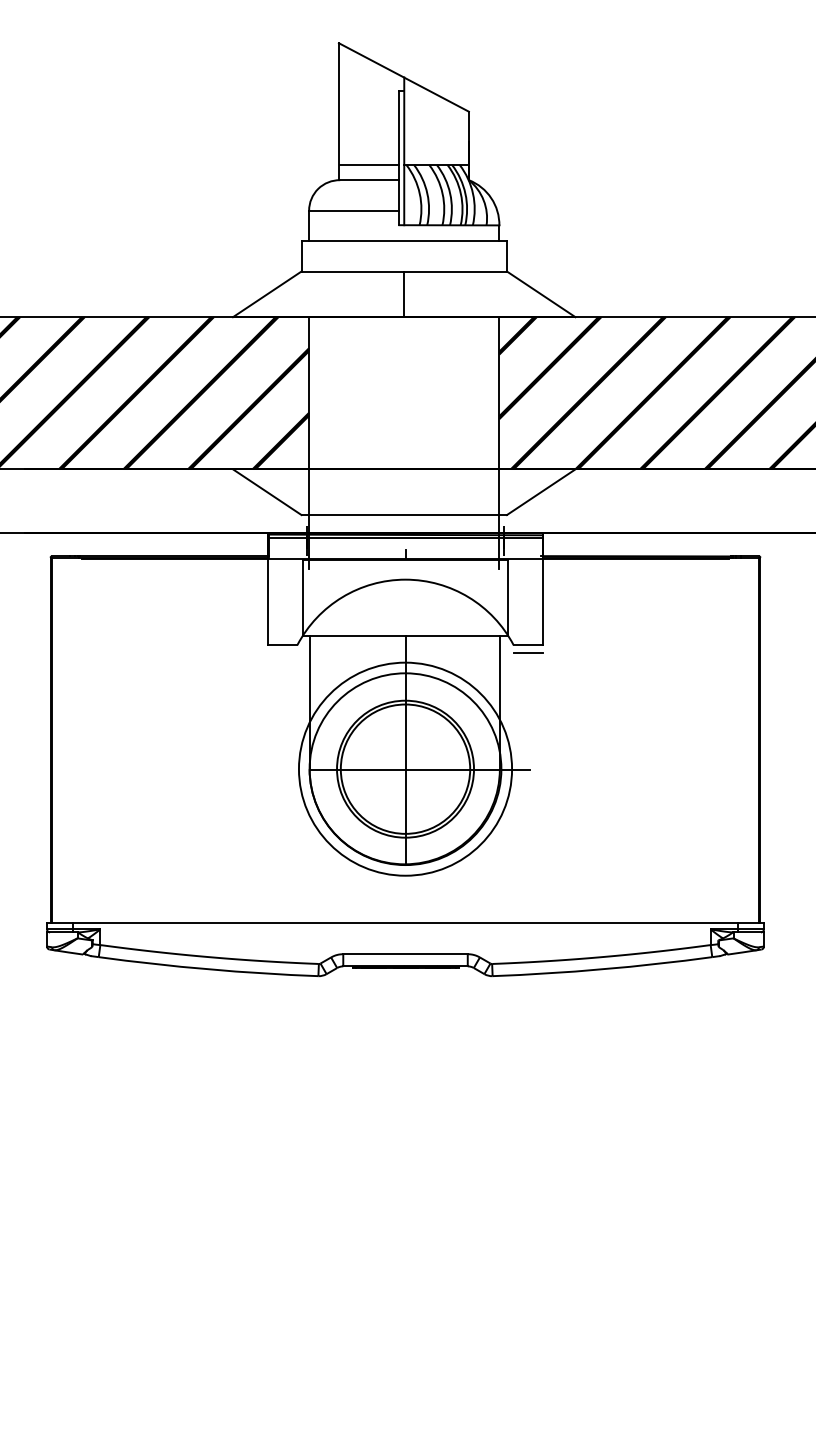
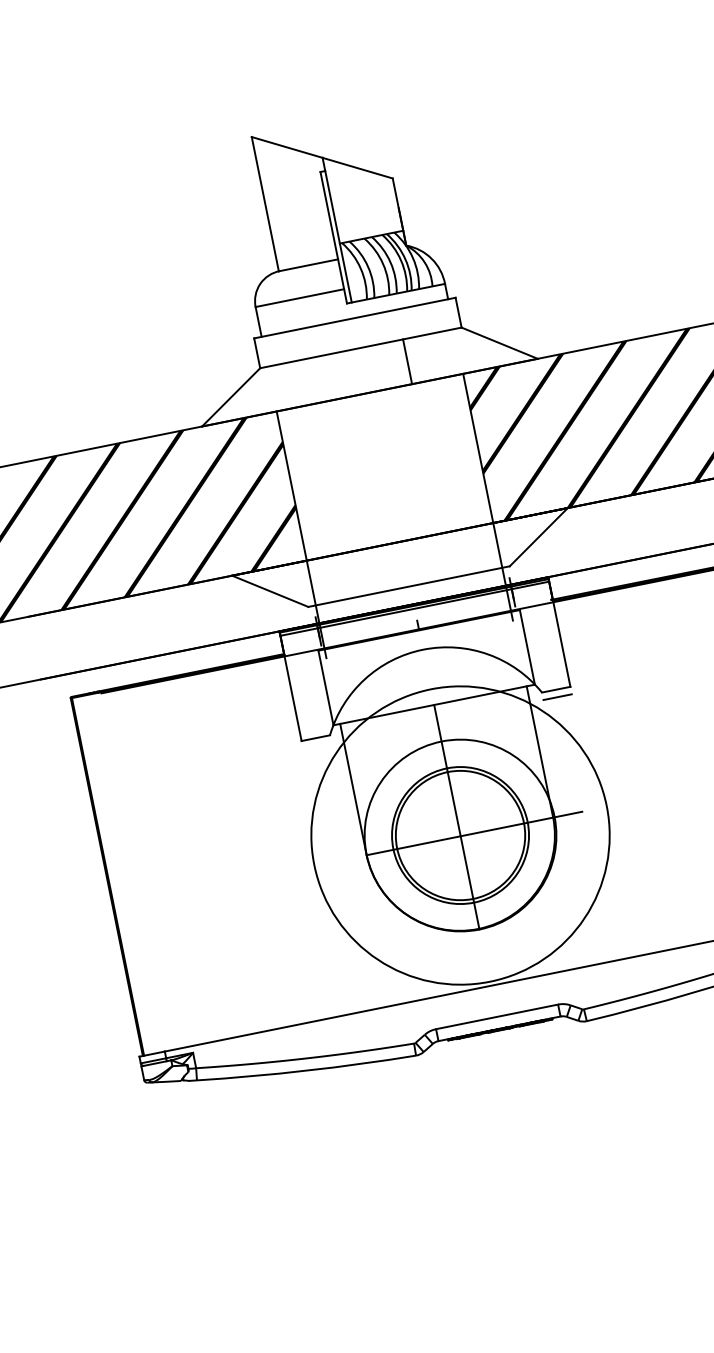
line: (369, 165) -> (305, 250), removed
line: (404, 294) -> (407, 361), moved
circle: (405, 768) -> (460, 834), size x1.4

